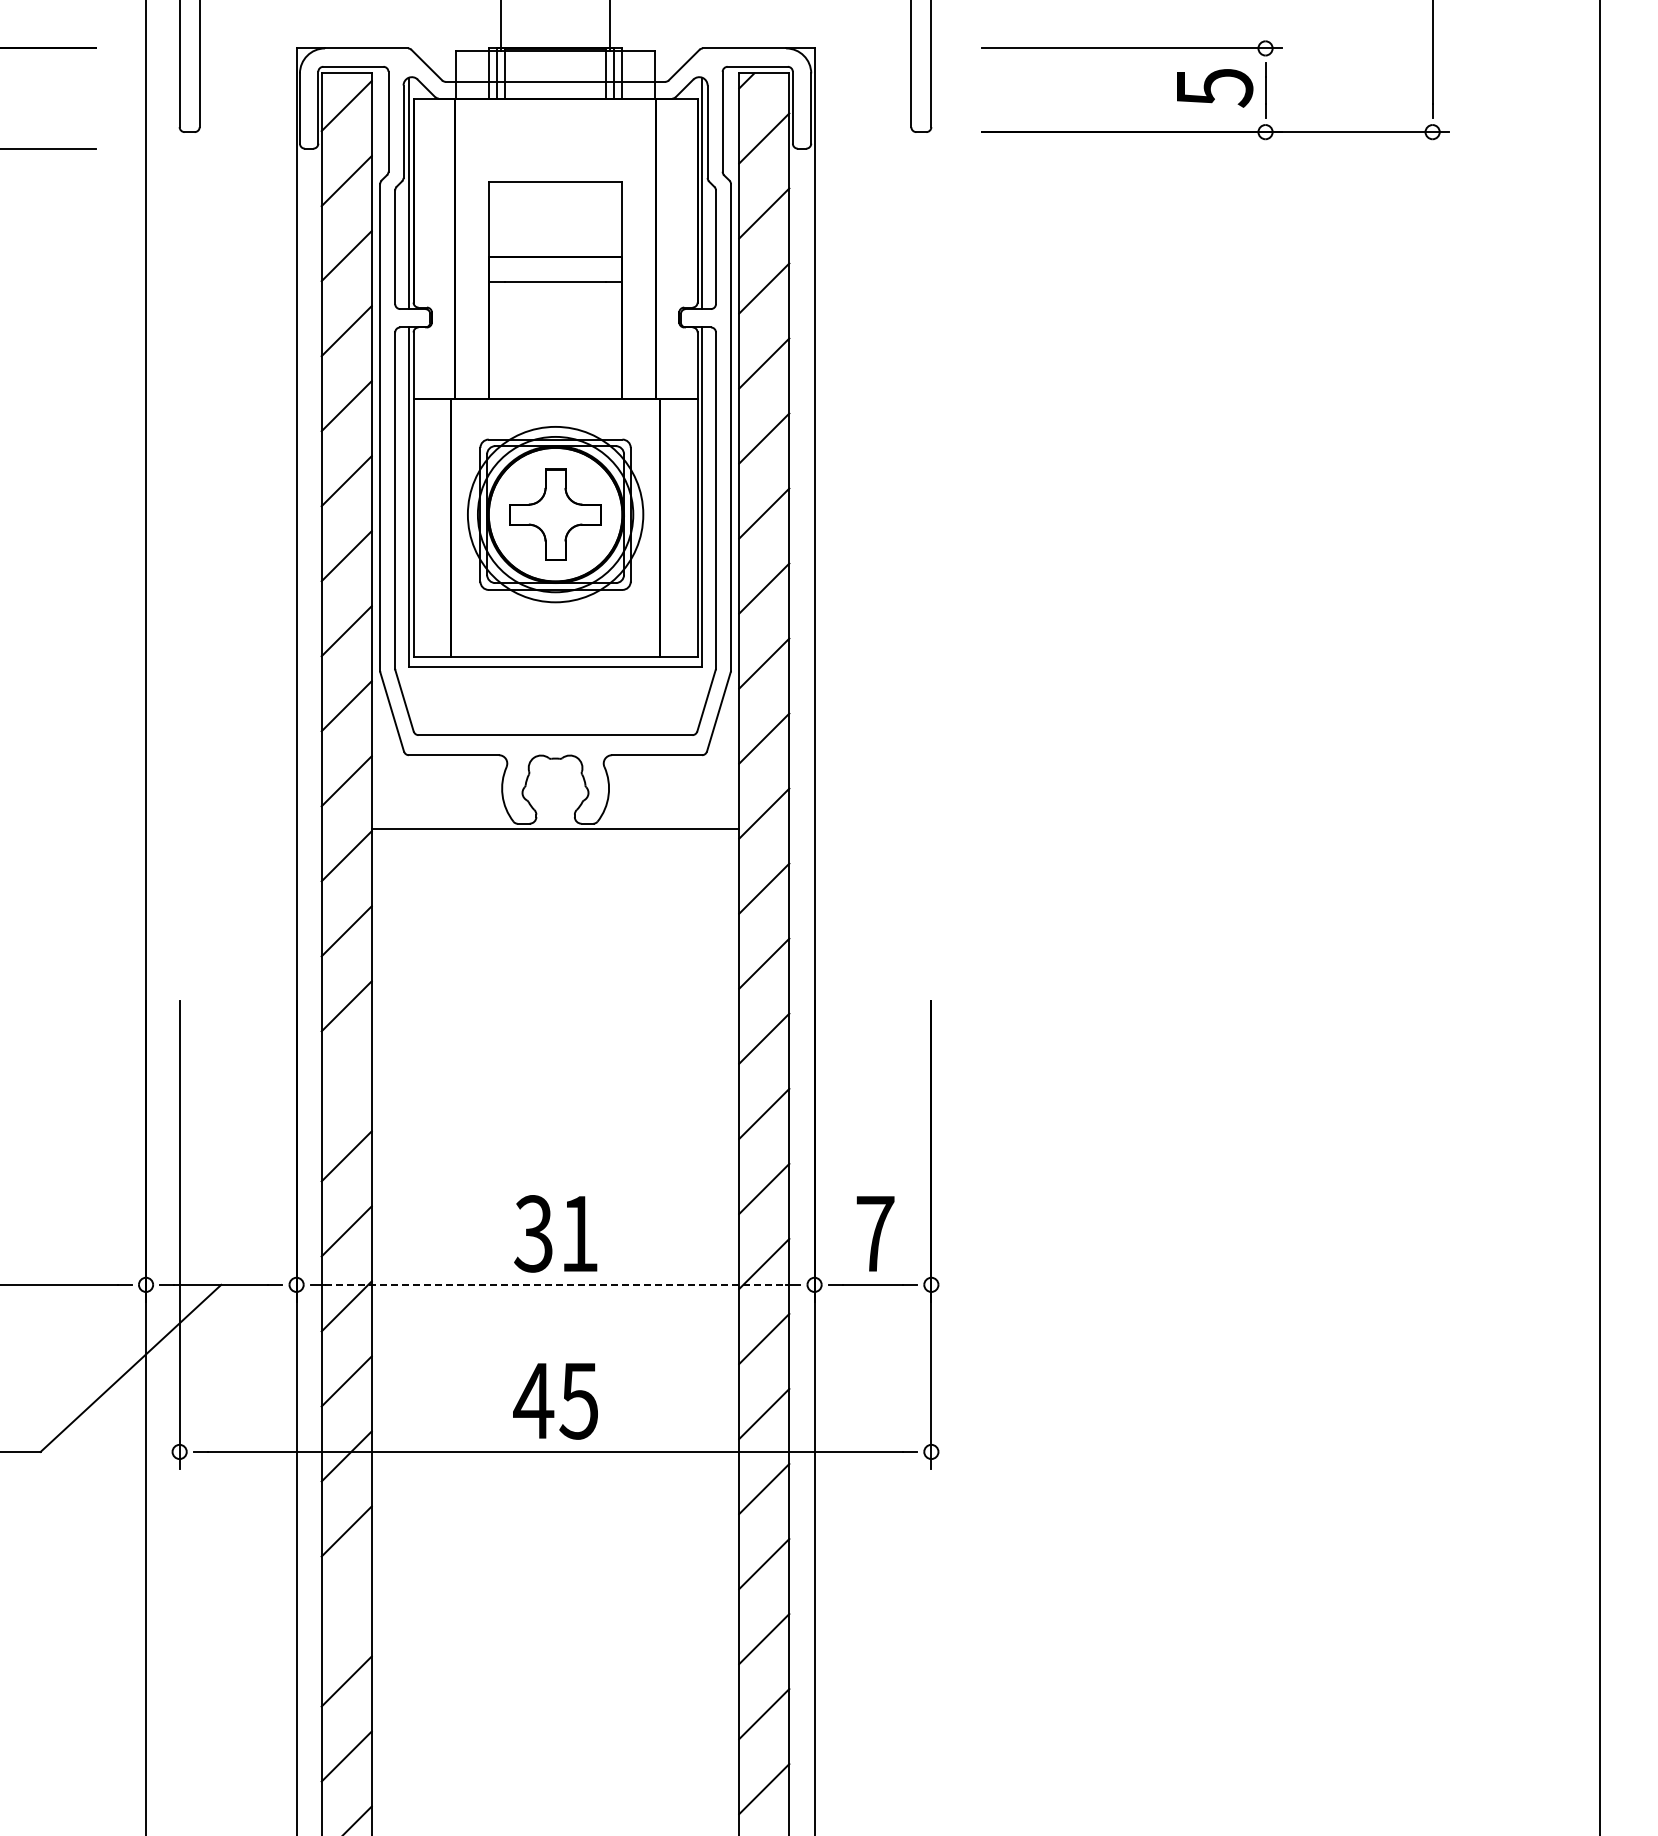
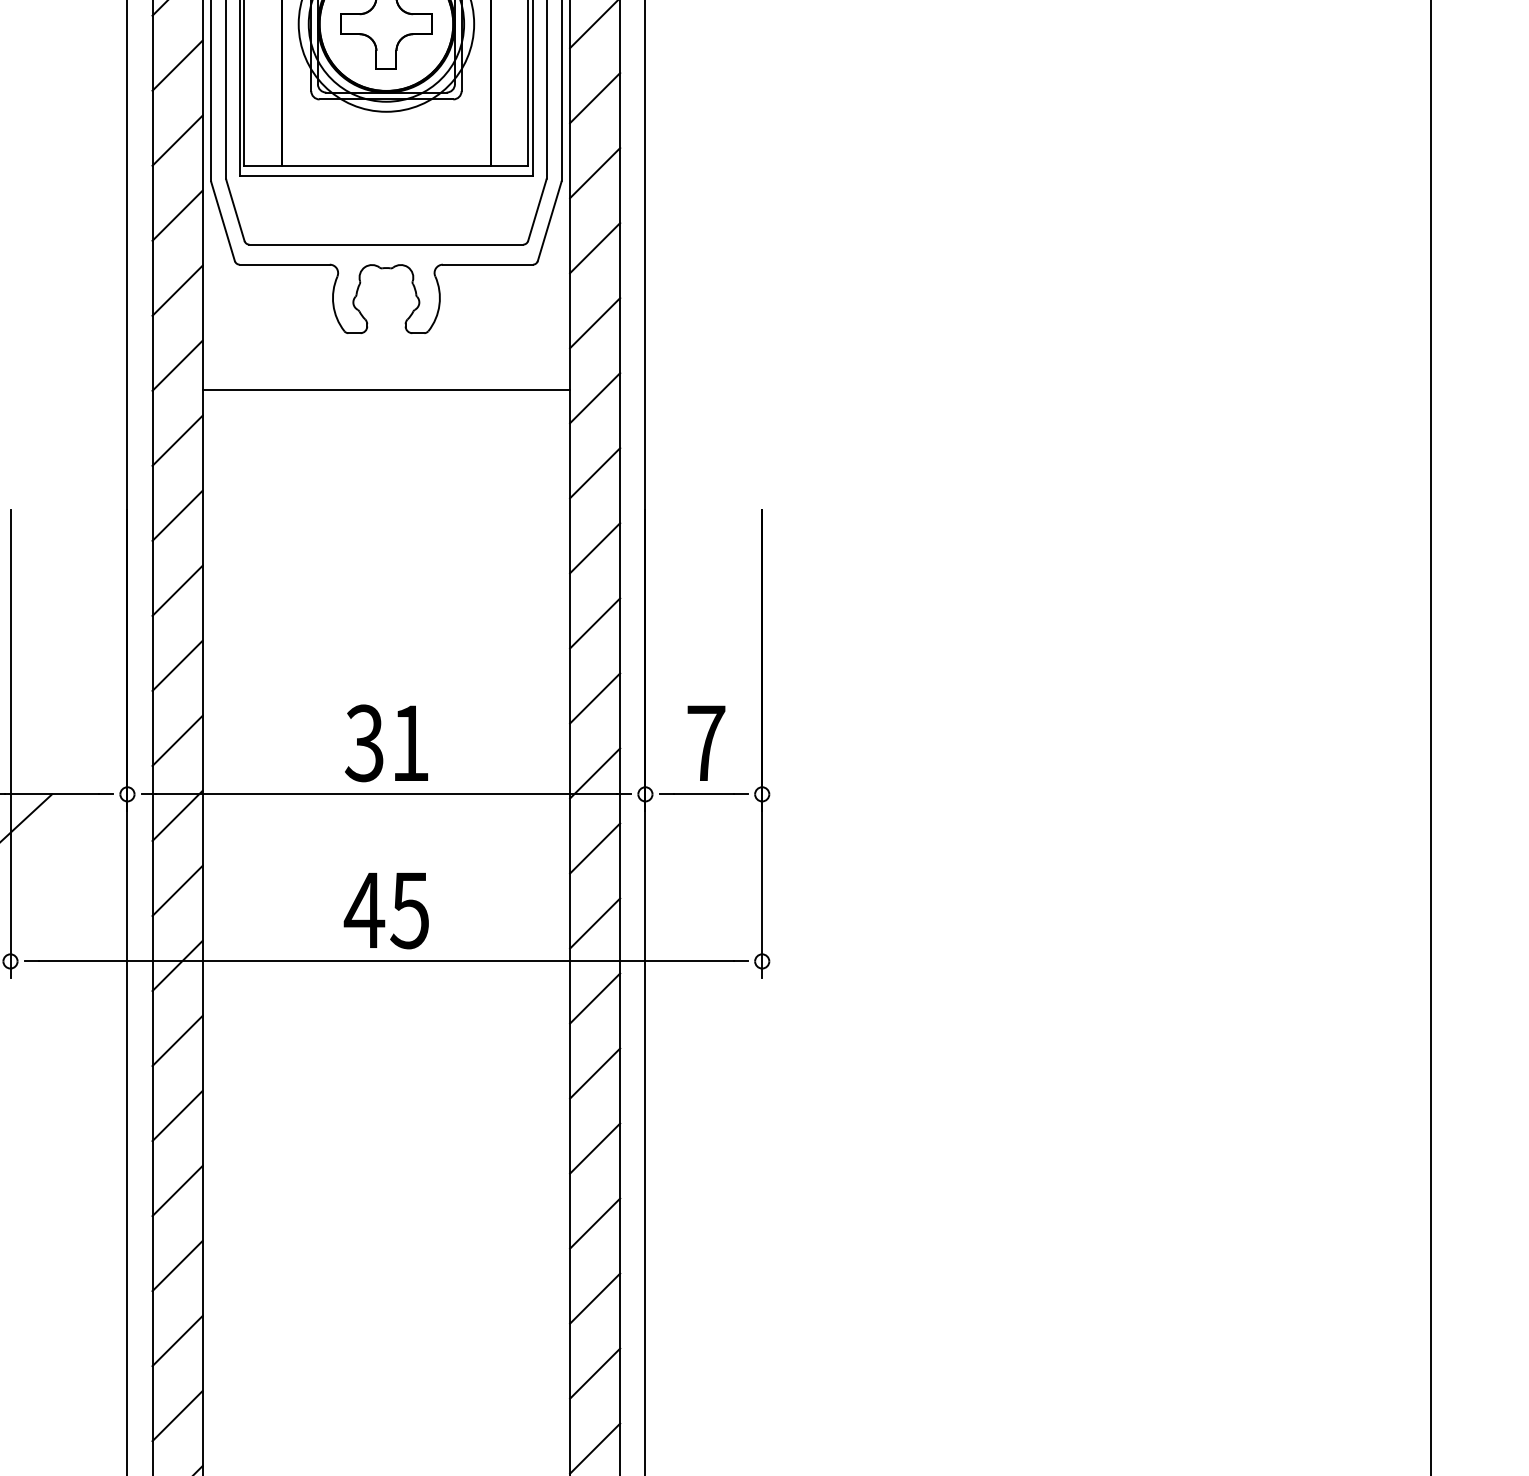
line: (555, 829) -> (386, 389), moved
line: (346, 1081) -> (177, 590), added
line: (555, 1284) -> (386, 793), dashed -> solid
line: (346, 1606) -> (177, 1115), added

